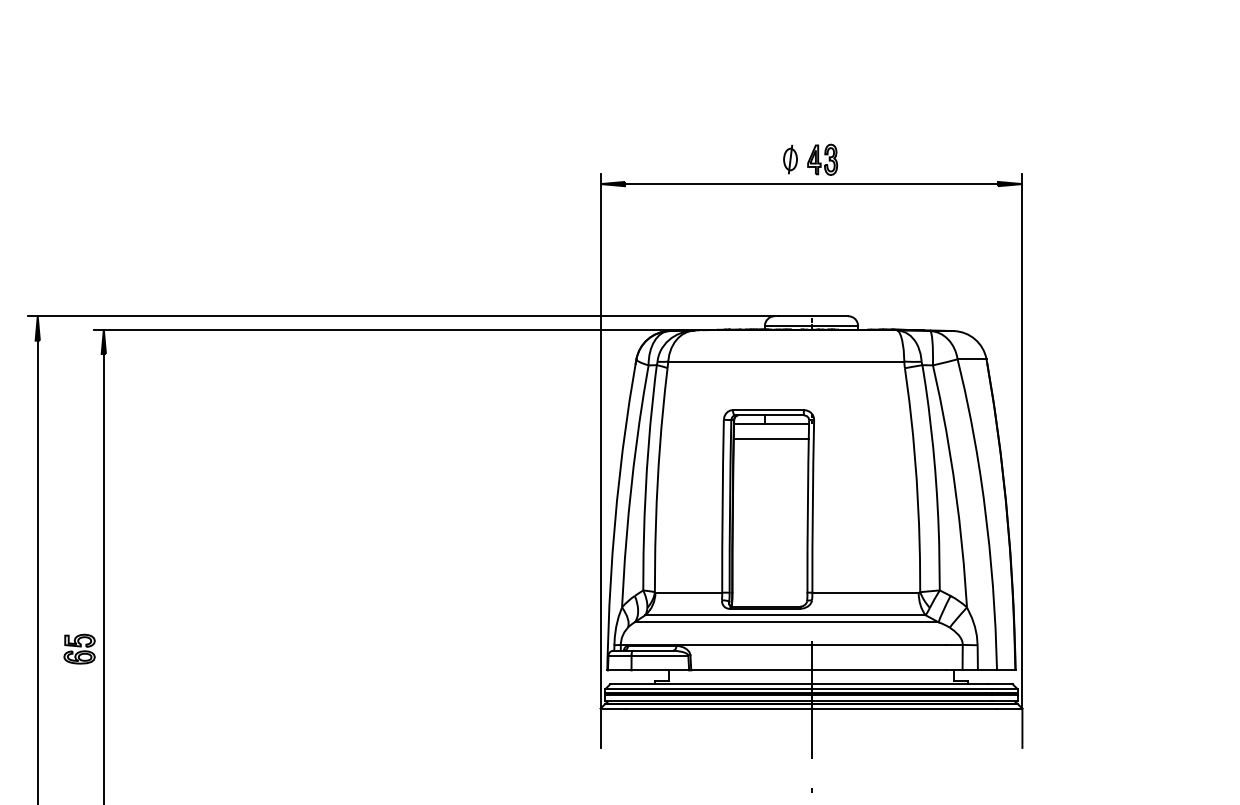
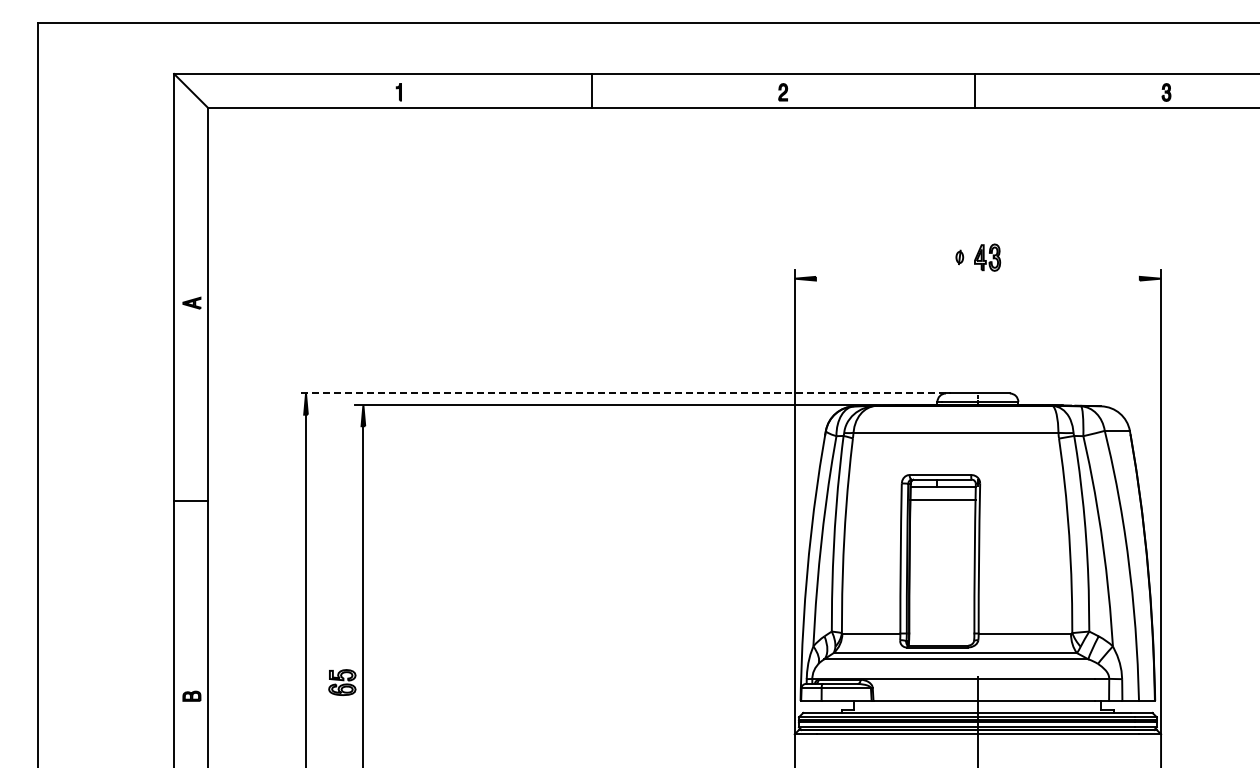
part: (790, 159) -> (959, 257), size x0.6
line: (811, 183) -> (977, 278), removed
line: (401, 316) -> (621, 393), solid -> dashed

